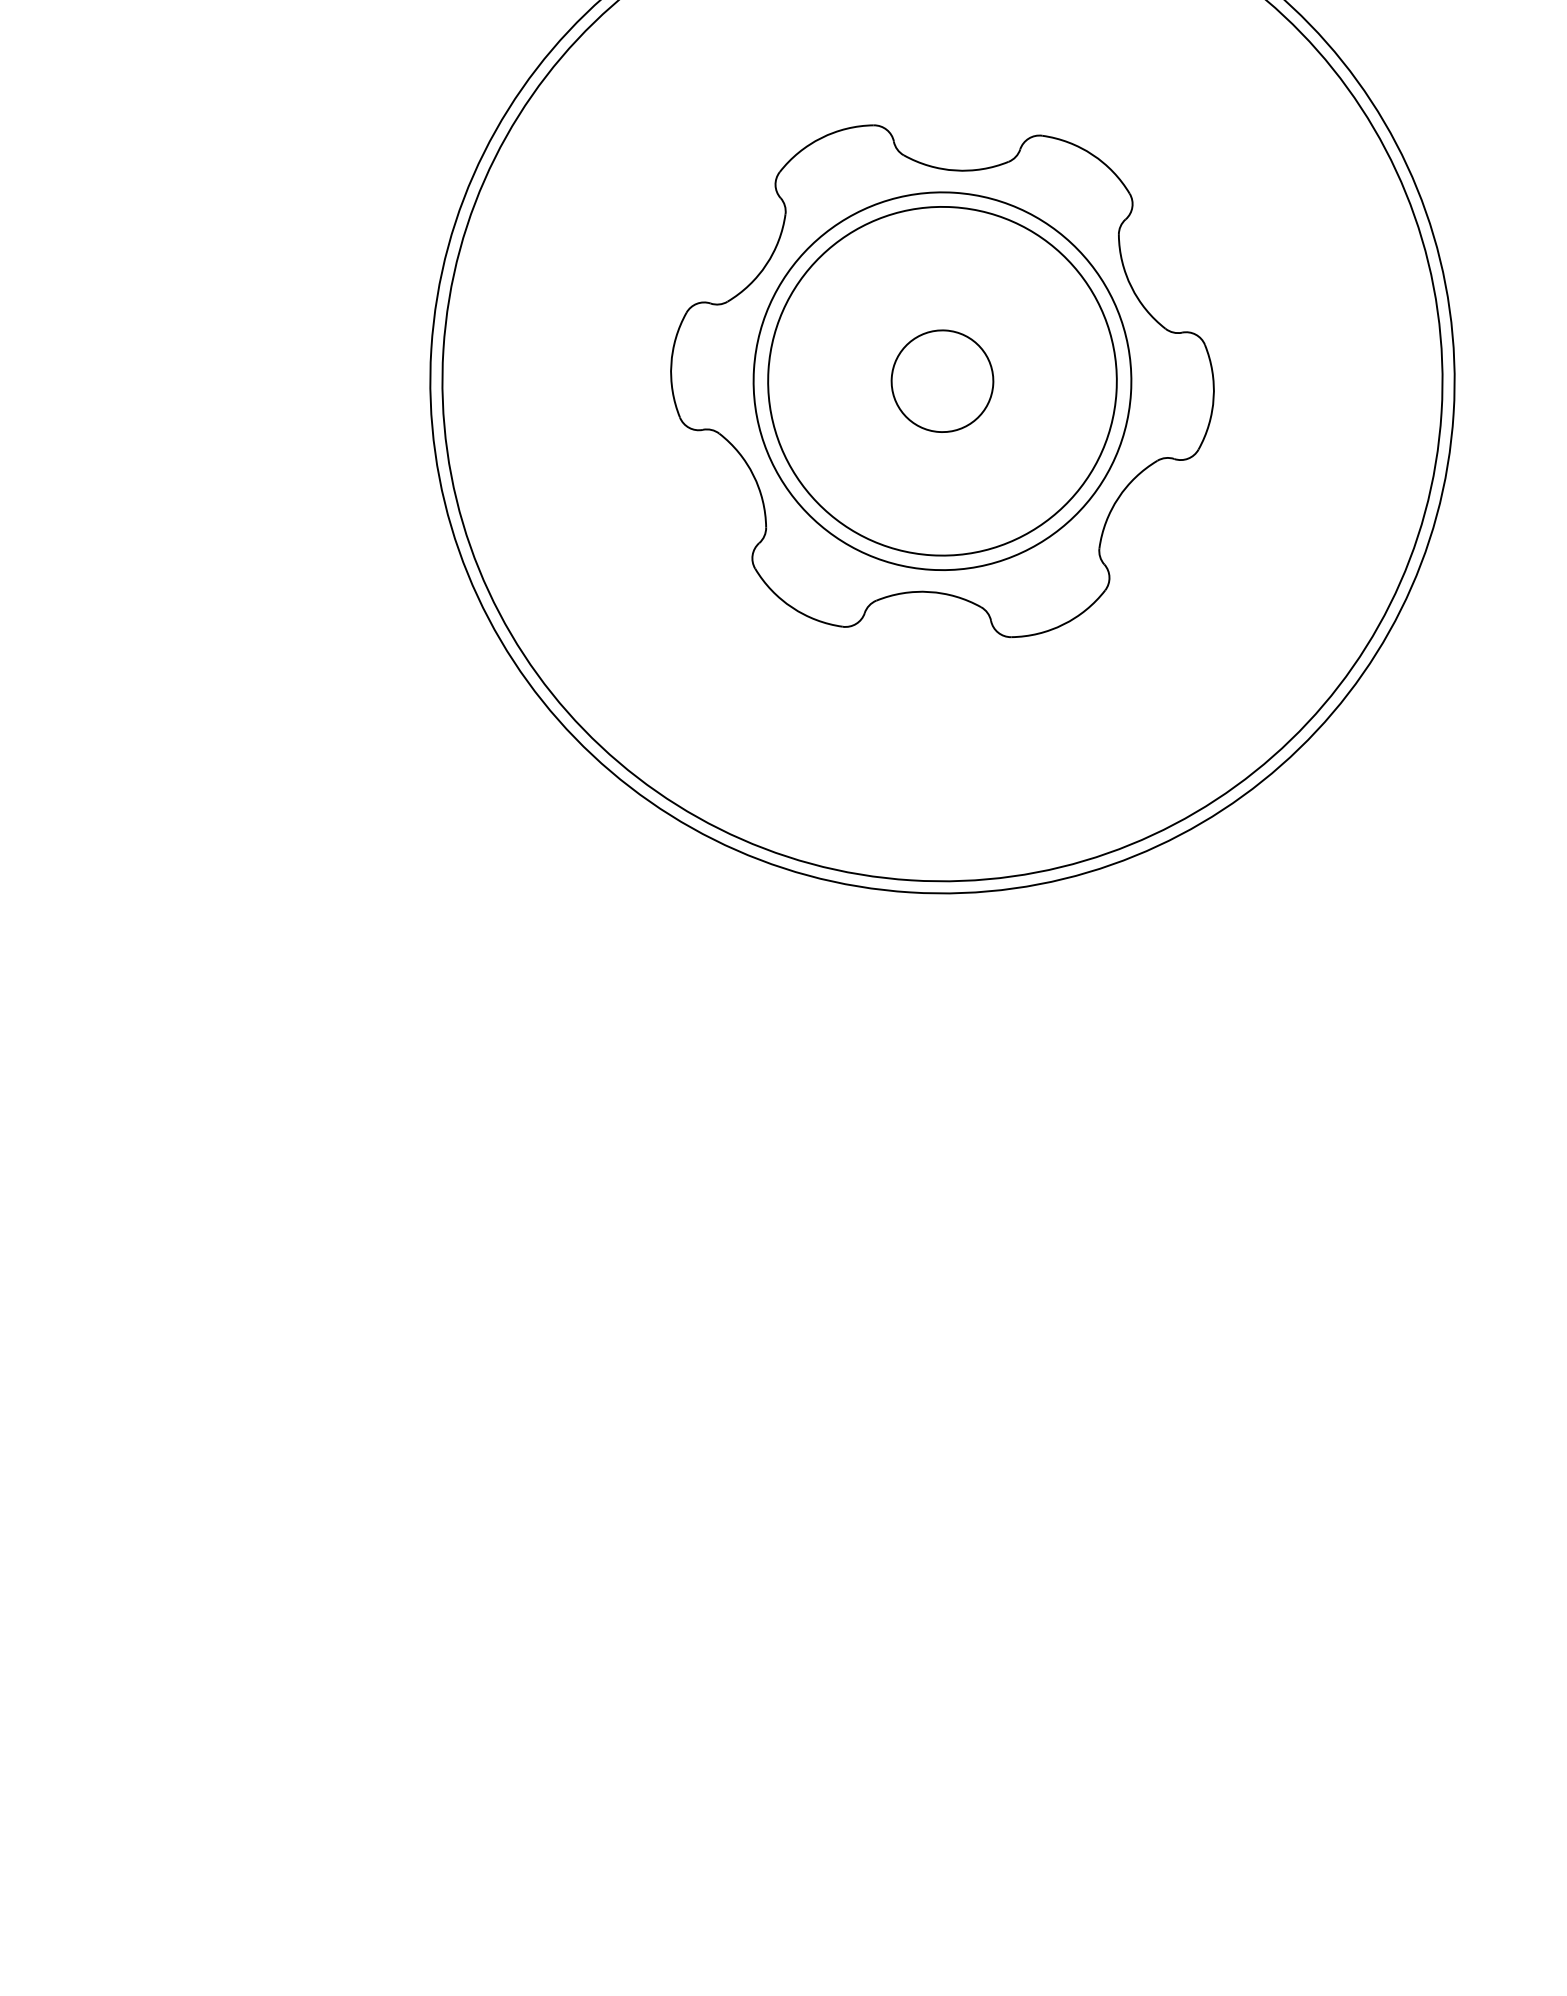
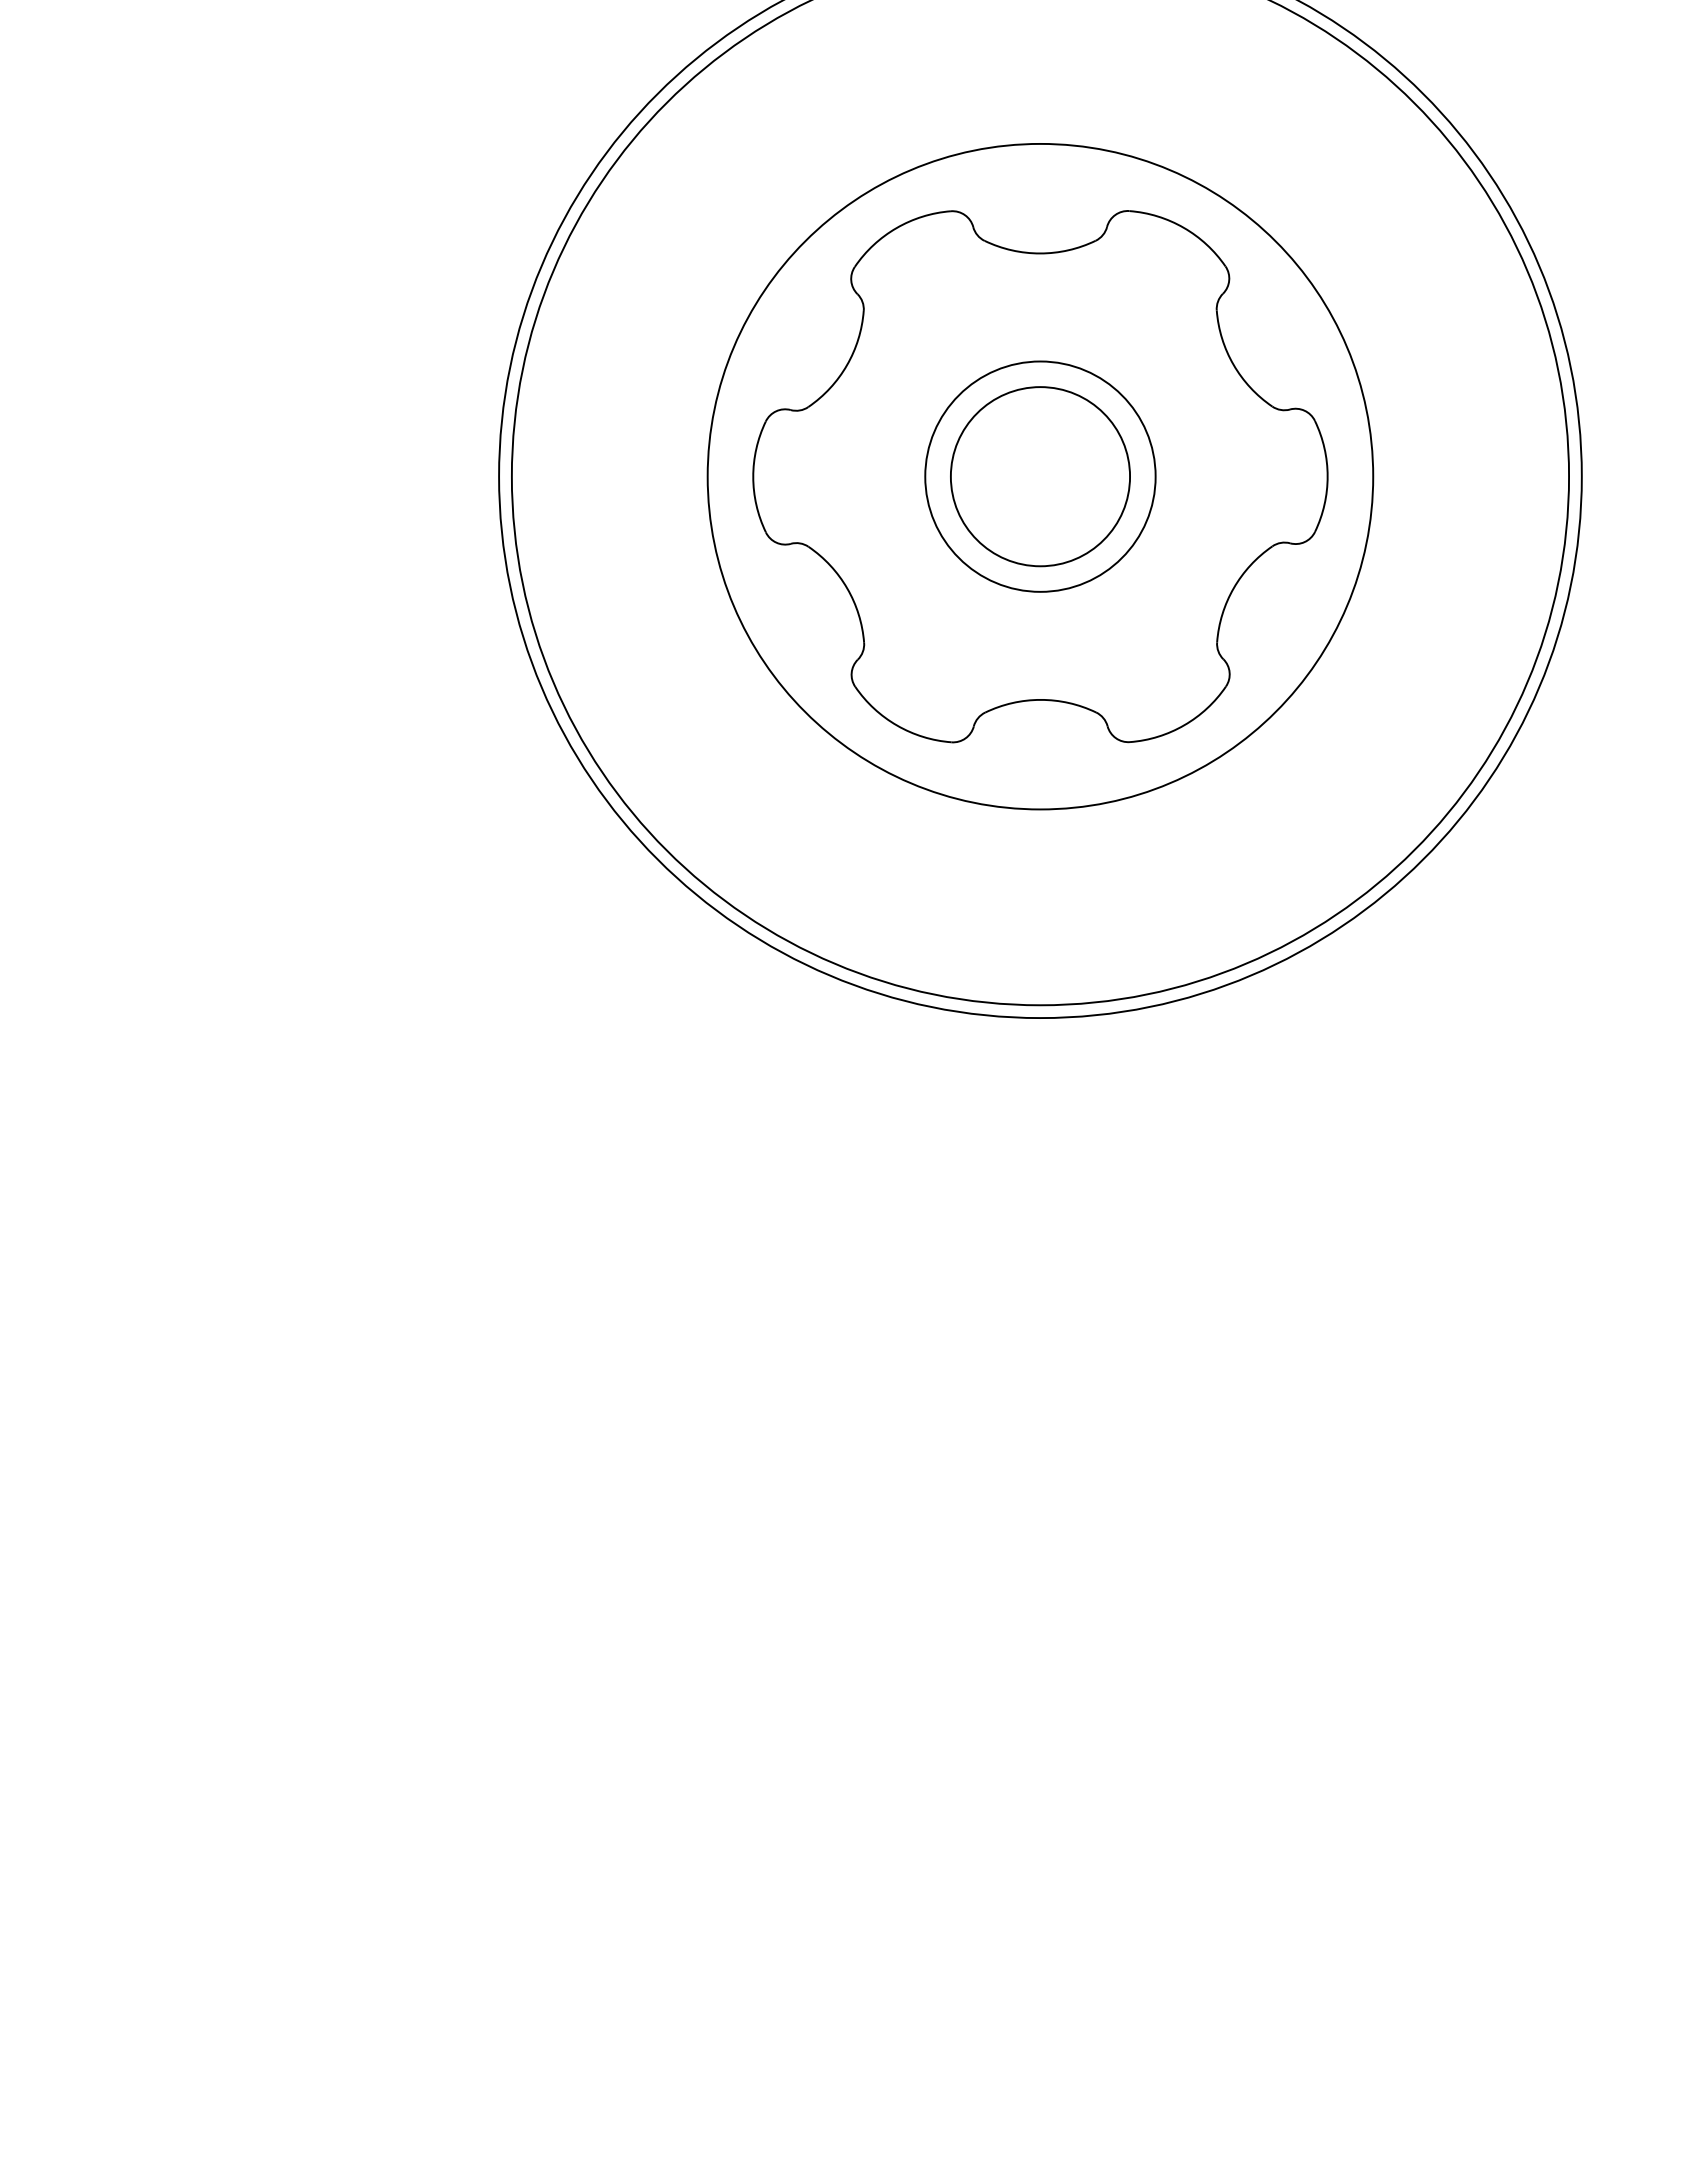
circle: (942, 381) -> (1040, 476), size x0.62
circle: (942, 381) -> (1040, 476), size x1.67
circle: (942, 381) -> (1040, 476), size x1.67

